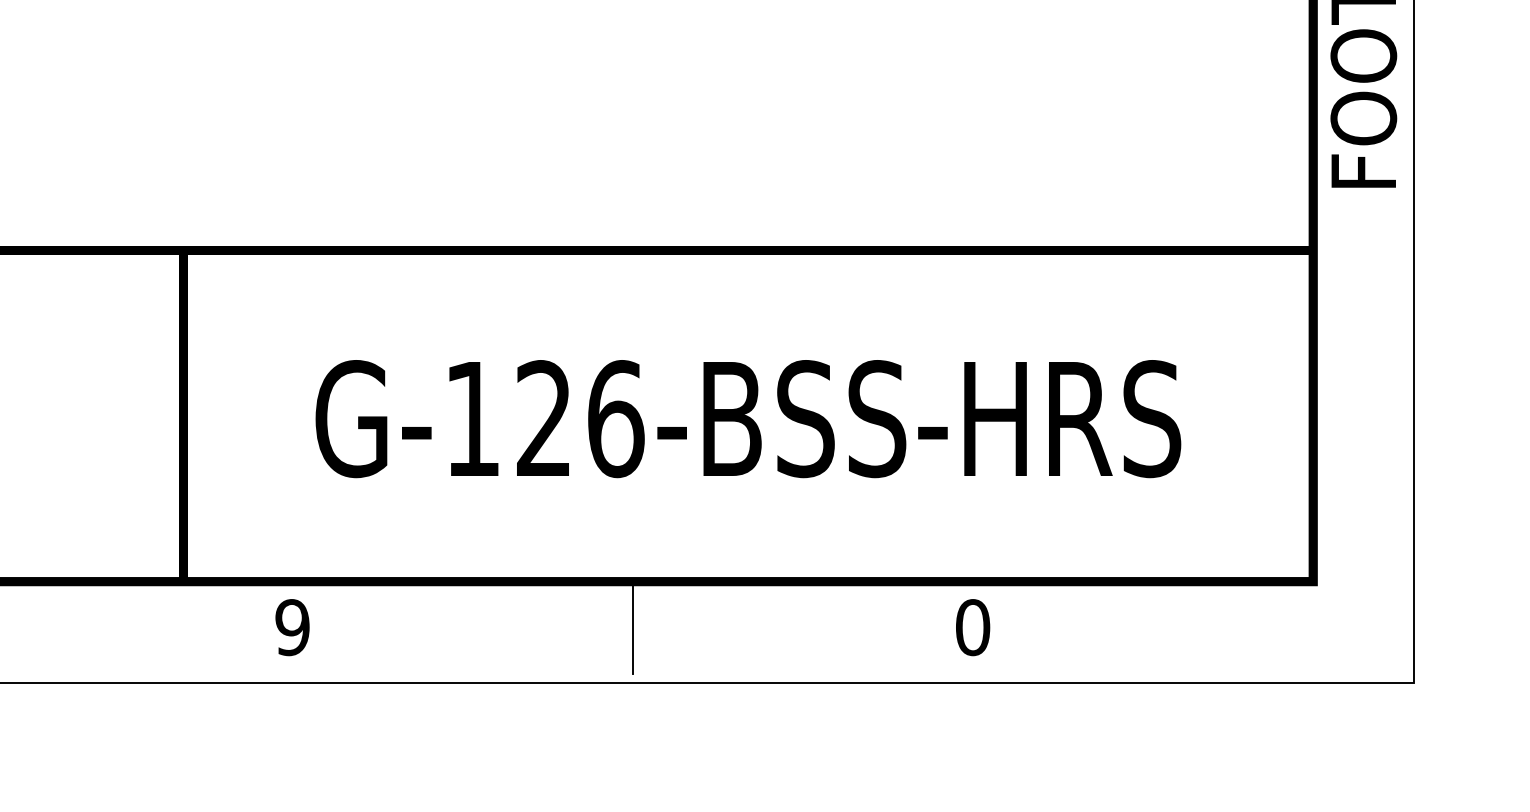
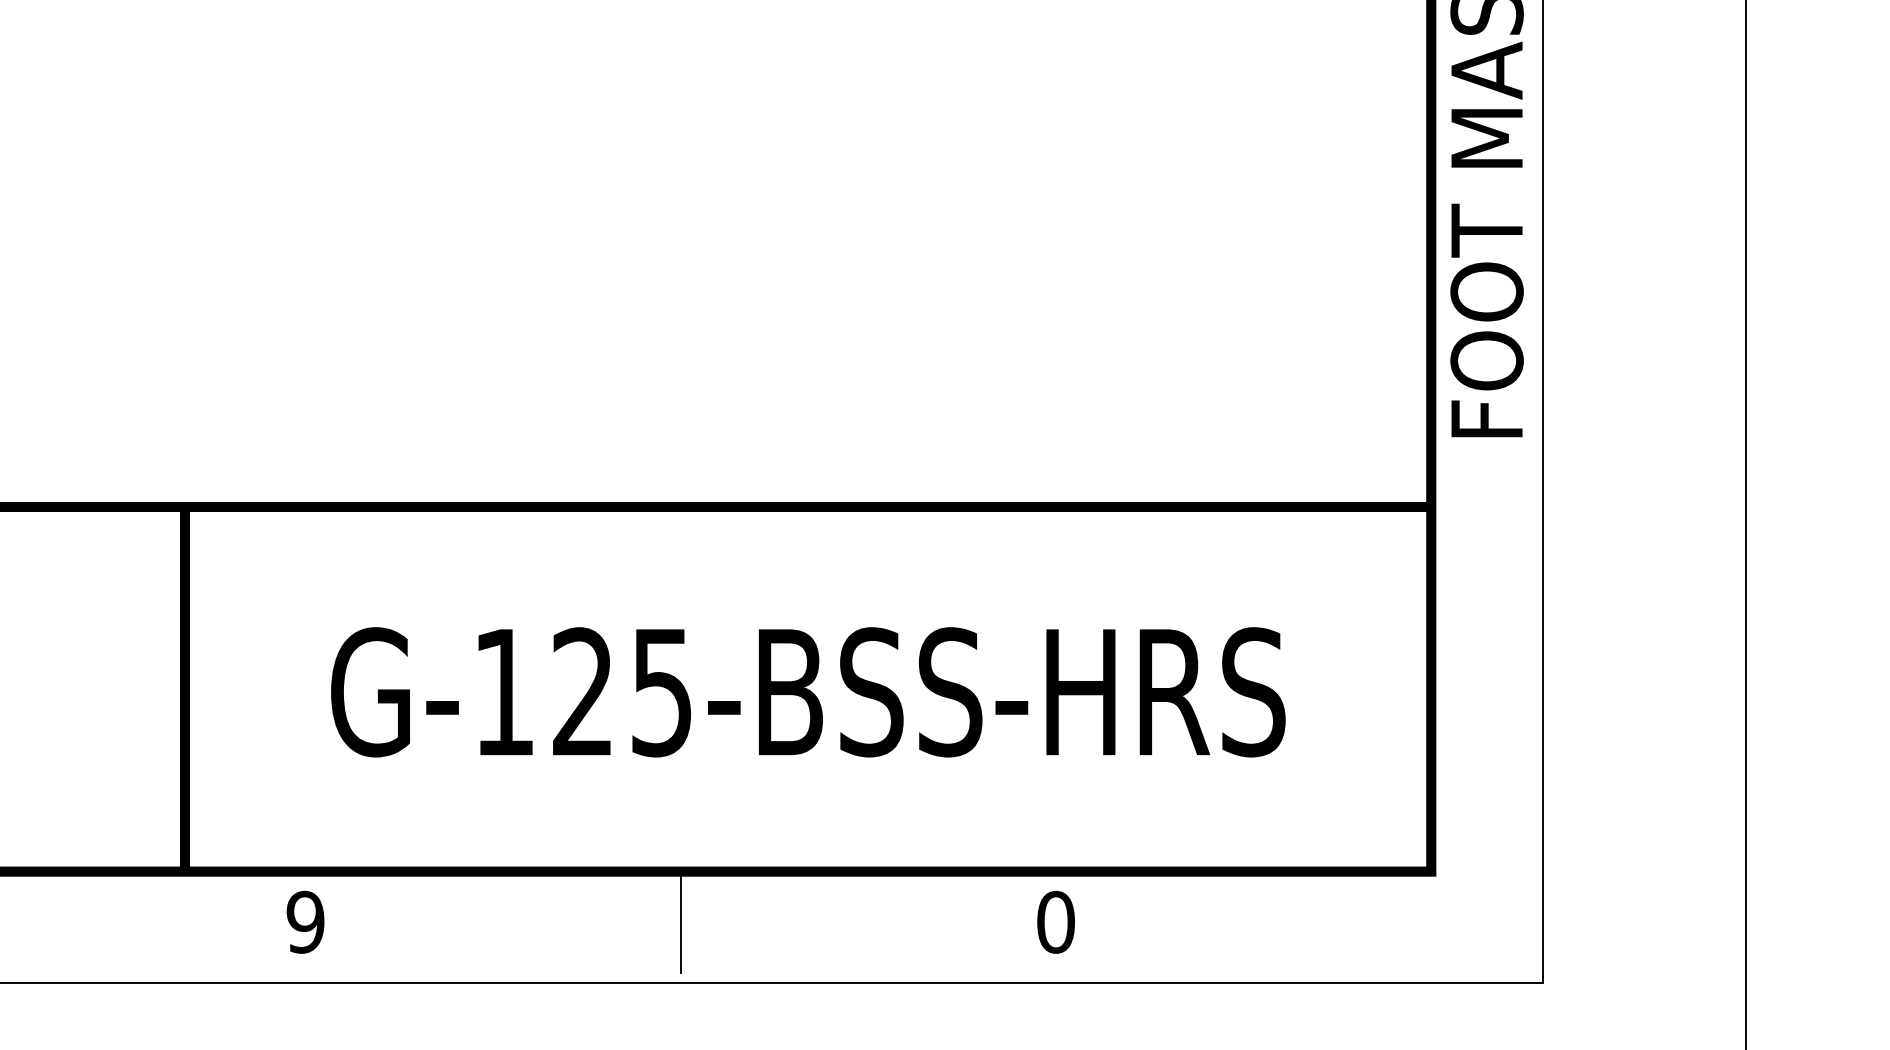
text: (616, 419) -> (662, 692), G-126-BSS-HRS -> G-125-BSS-HRS

